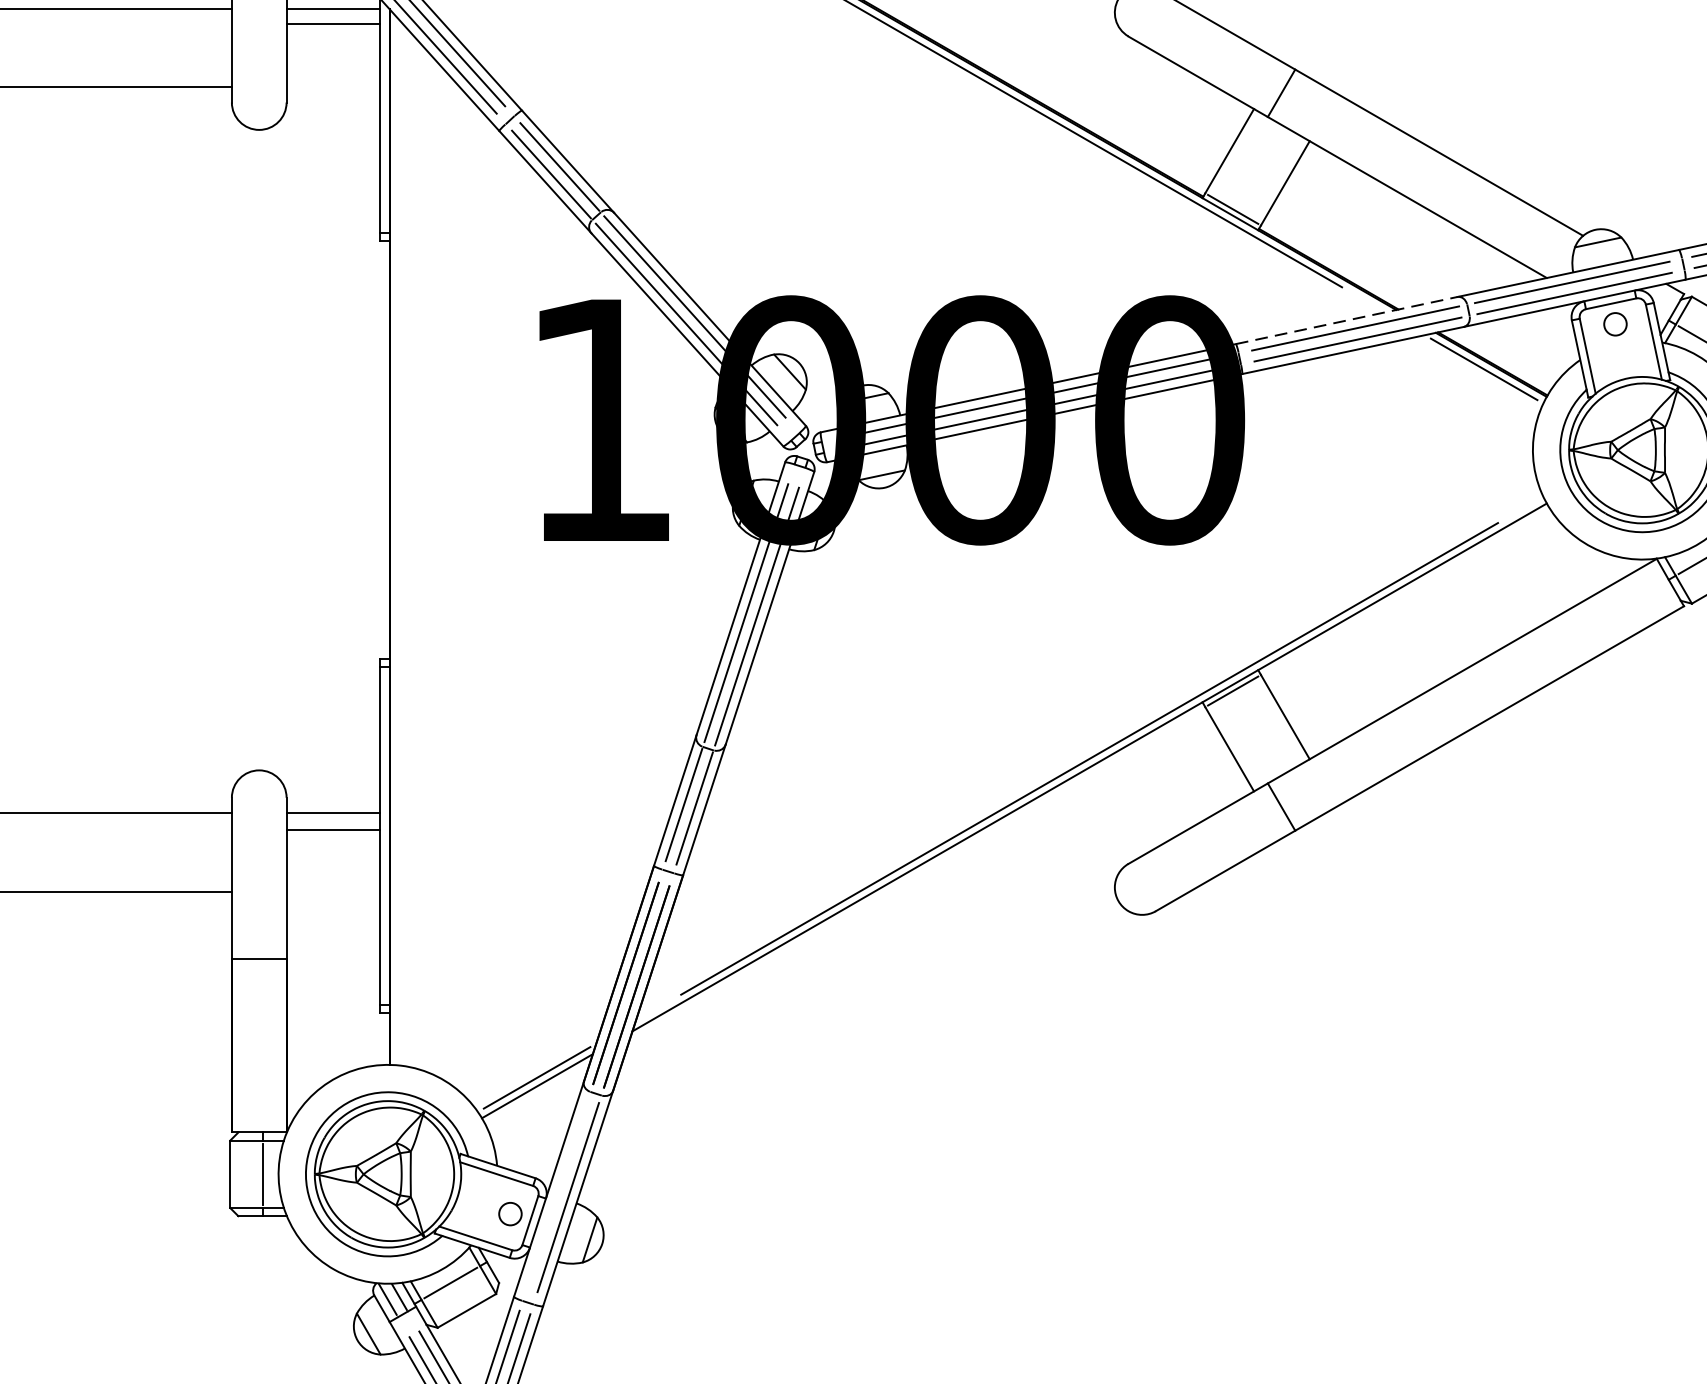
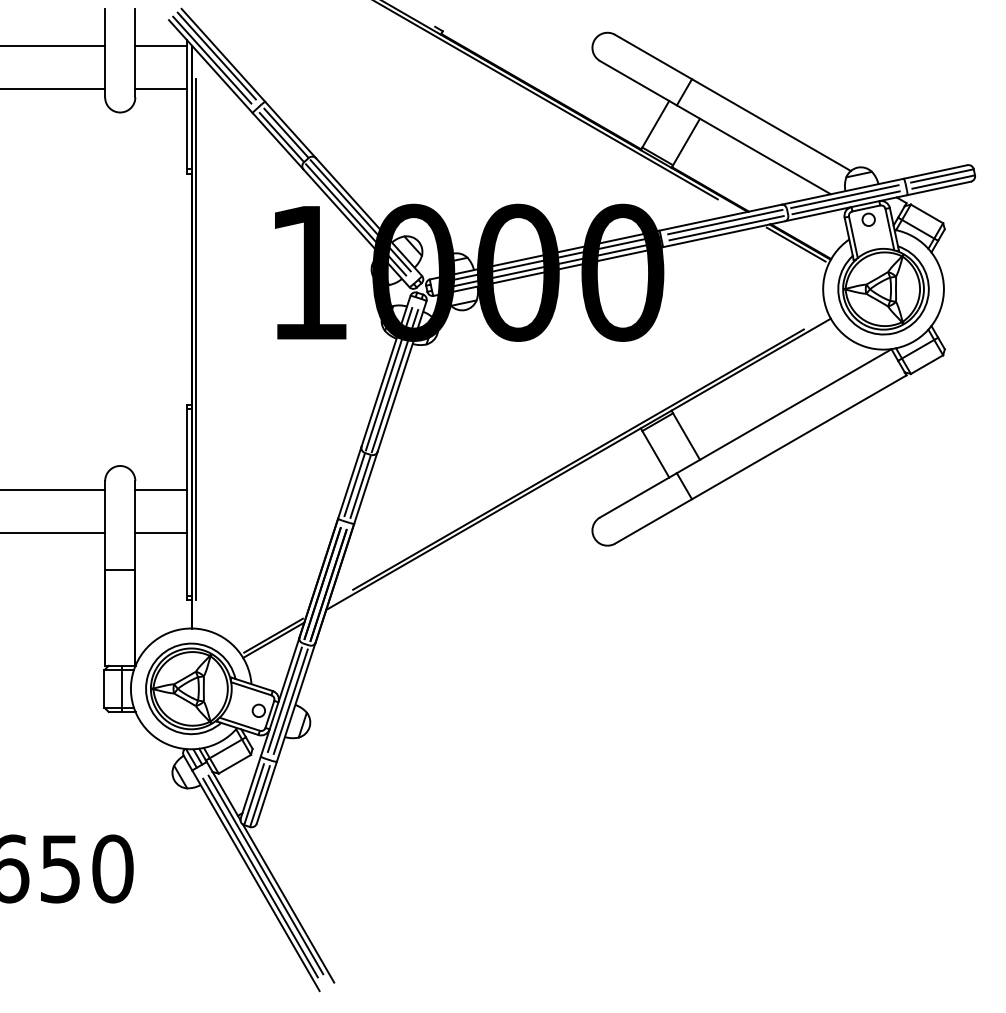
line: (332, 22) -> (160, 88), moved
line: (1346, 320) -> (720, 217), dashed -> solid
line: (397, 541) -> (196, 339), added
line: (332, 829) -> (160, 532), moved
line: (556, 1193) -> (284, 699), added

